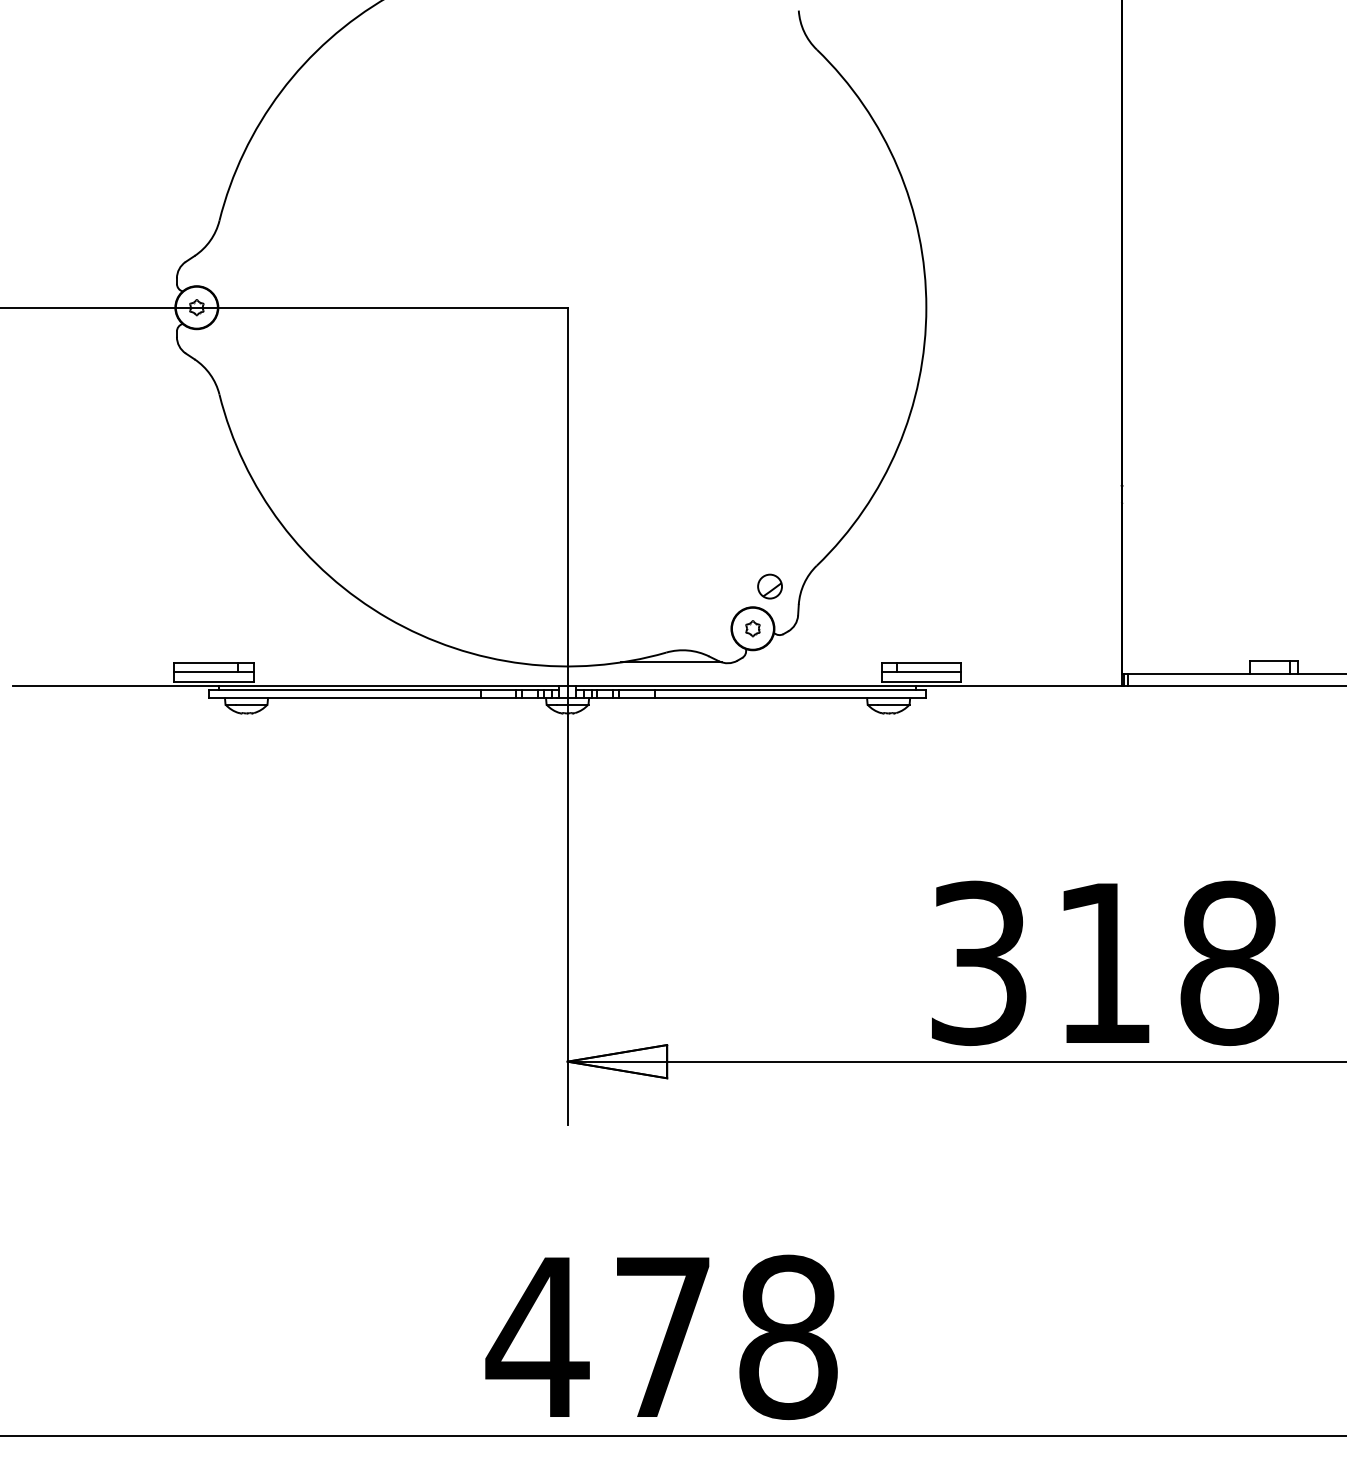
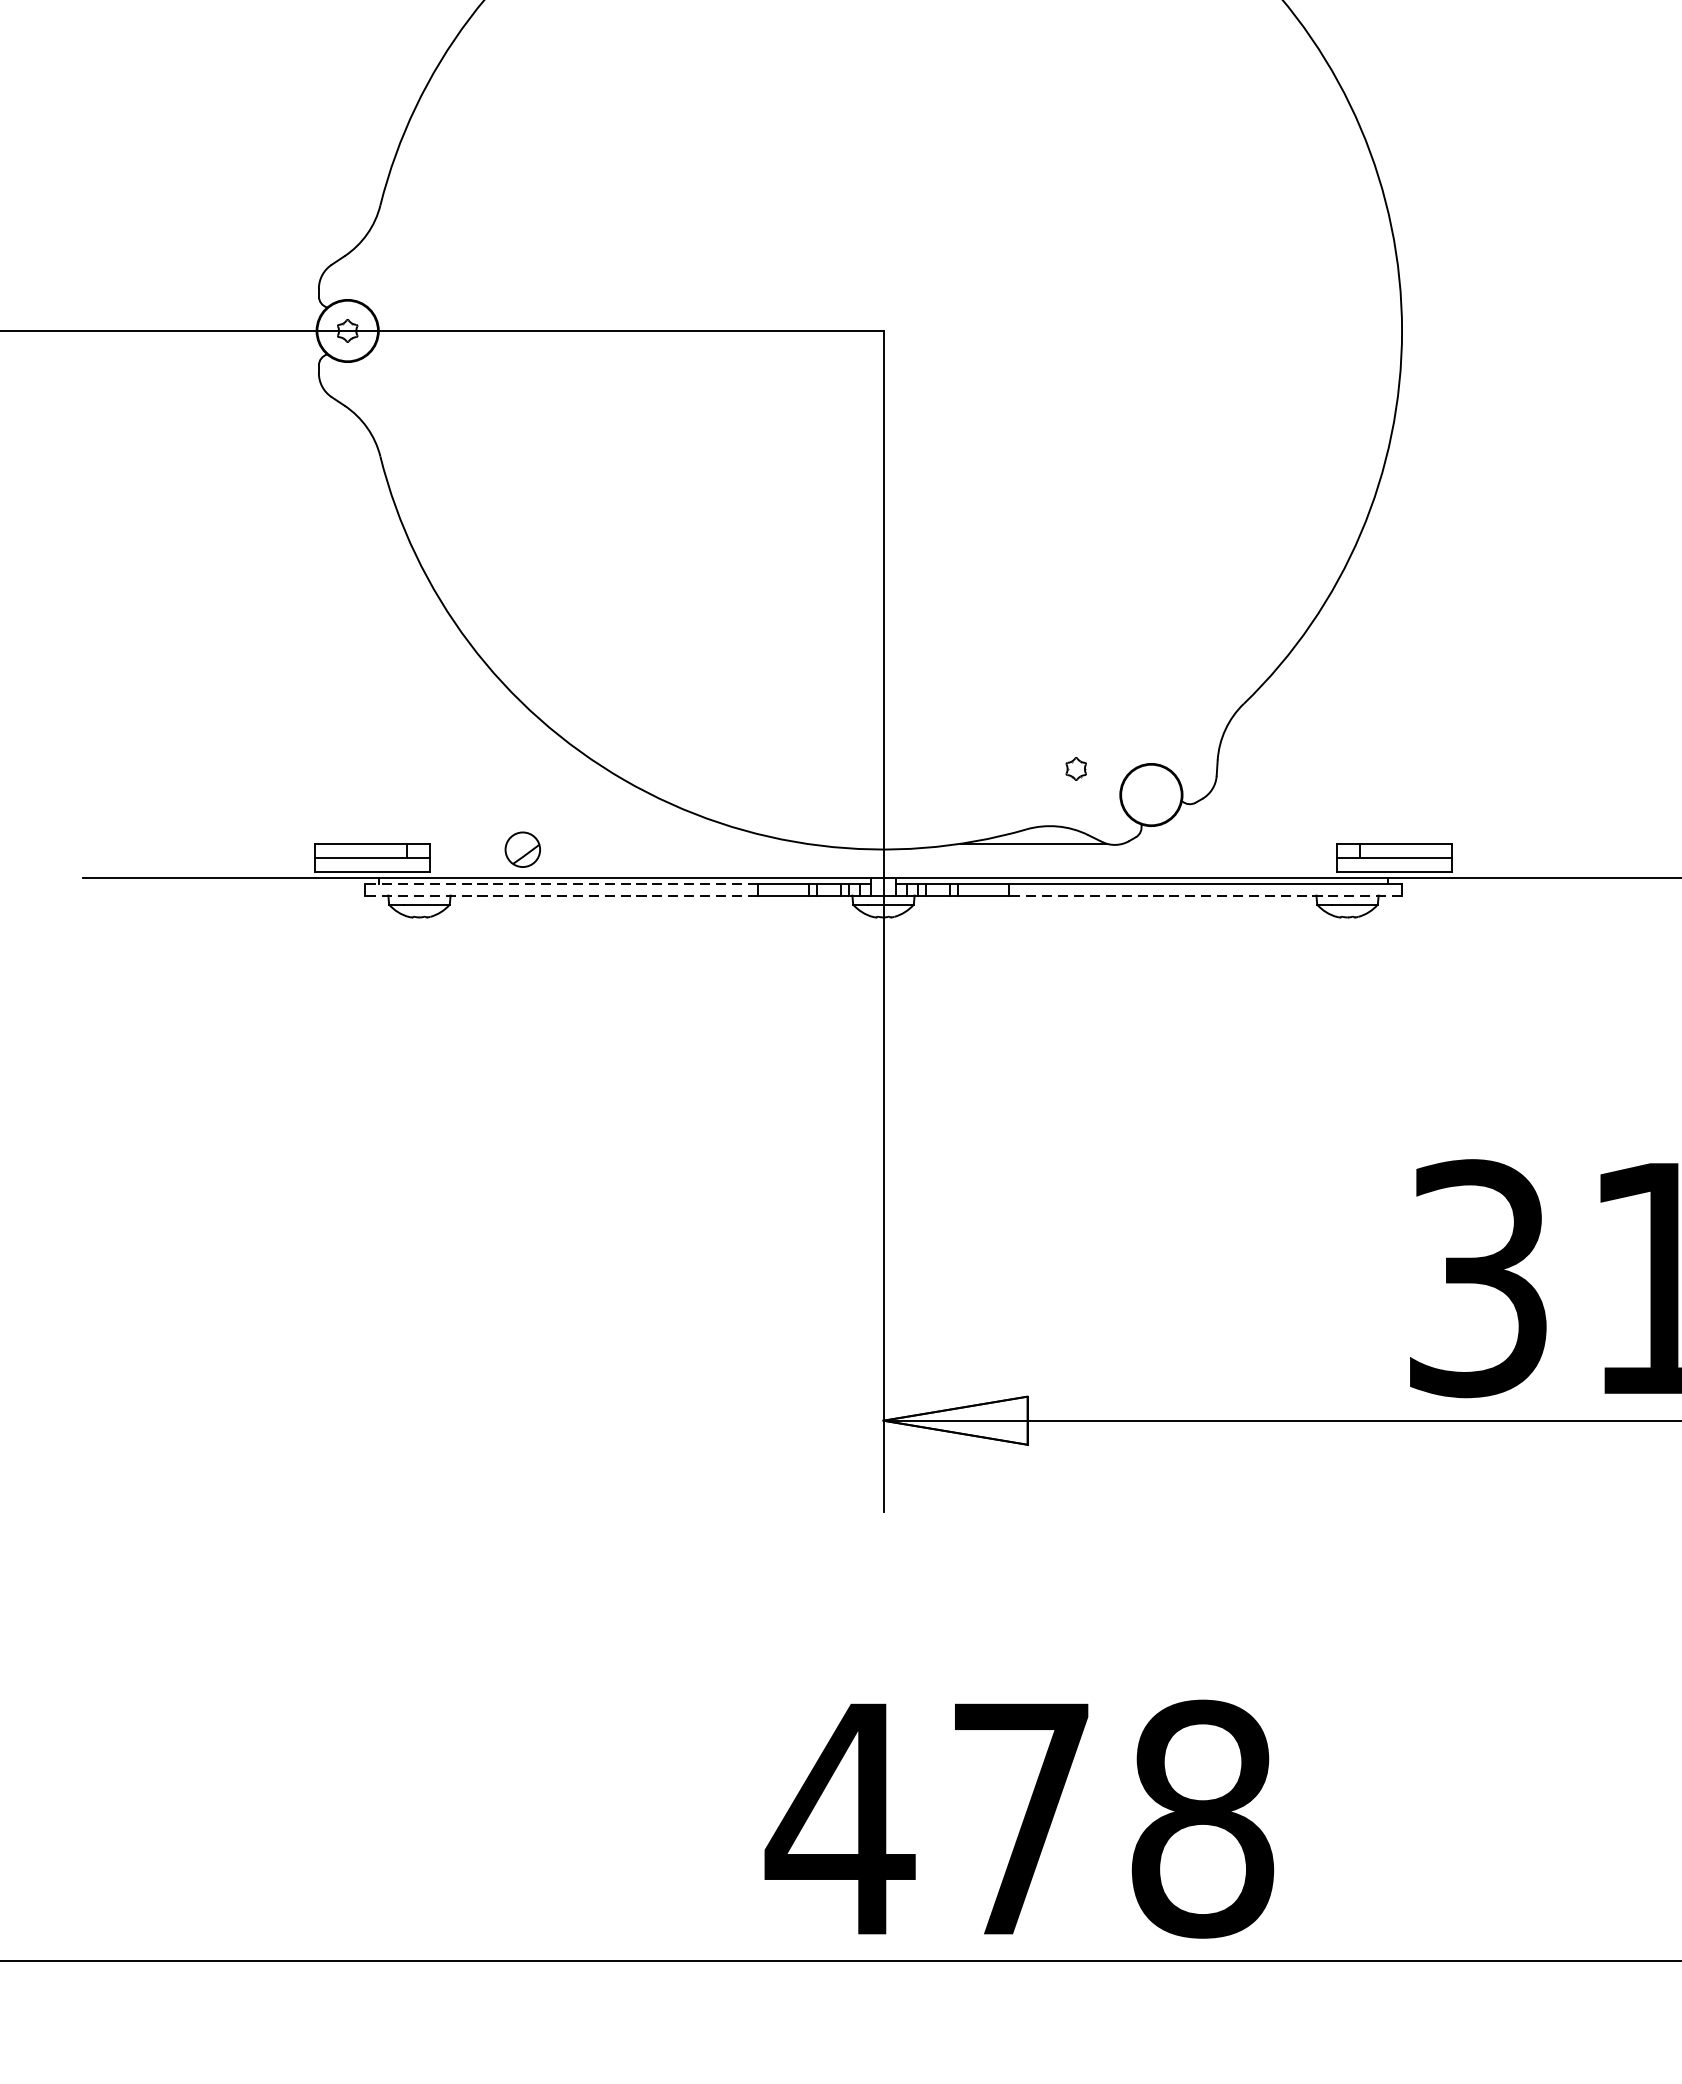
part: (769, 586) -> (522, 849), moved
part: (752, 628) -> (1075, 768), moved
line: (344, 690) -> (561, 884), solid -> dashed
line: (344, 698) -> (561, 895), solid -> dashed
line: (790, 698) -> (1205, 895), solid -> dashed

